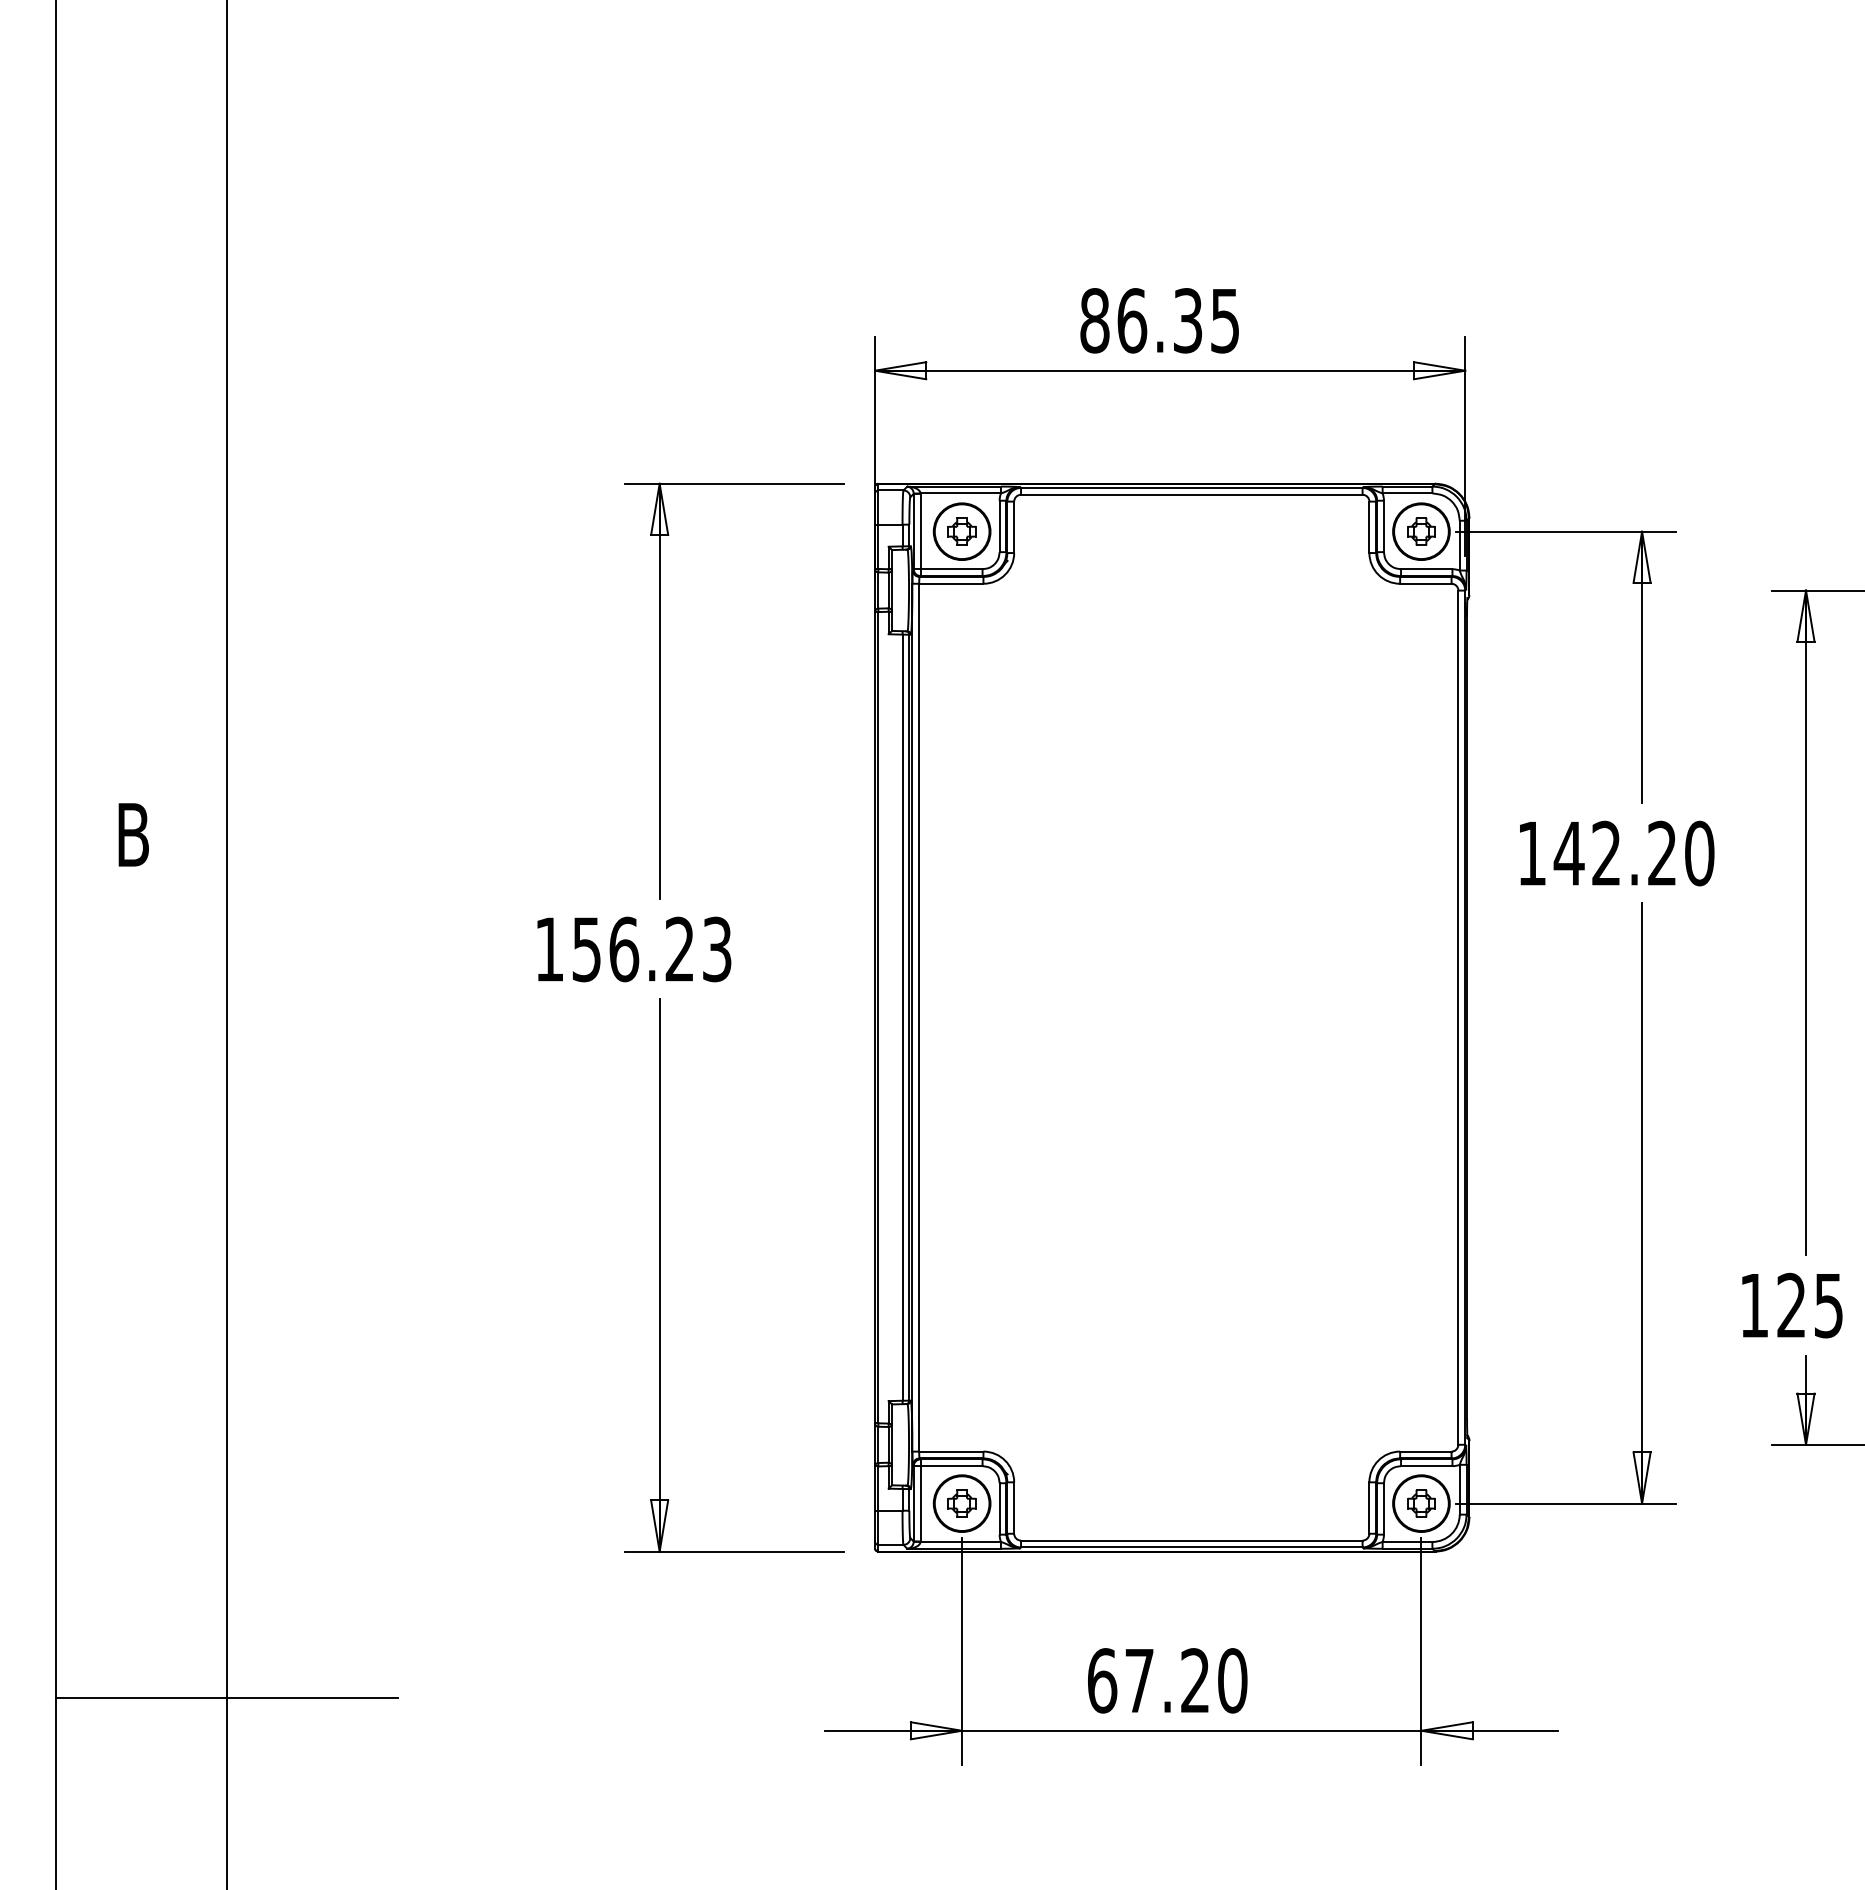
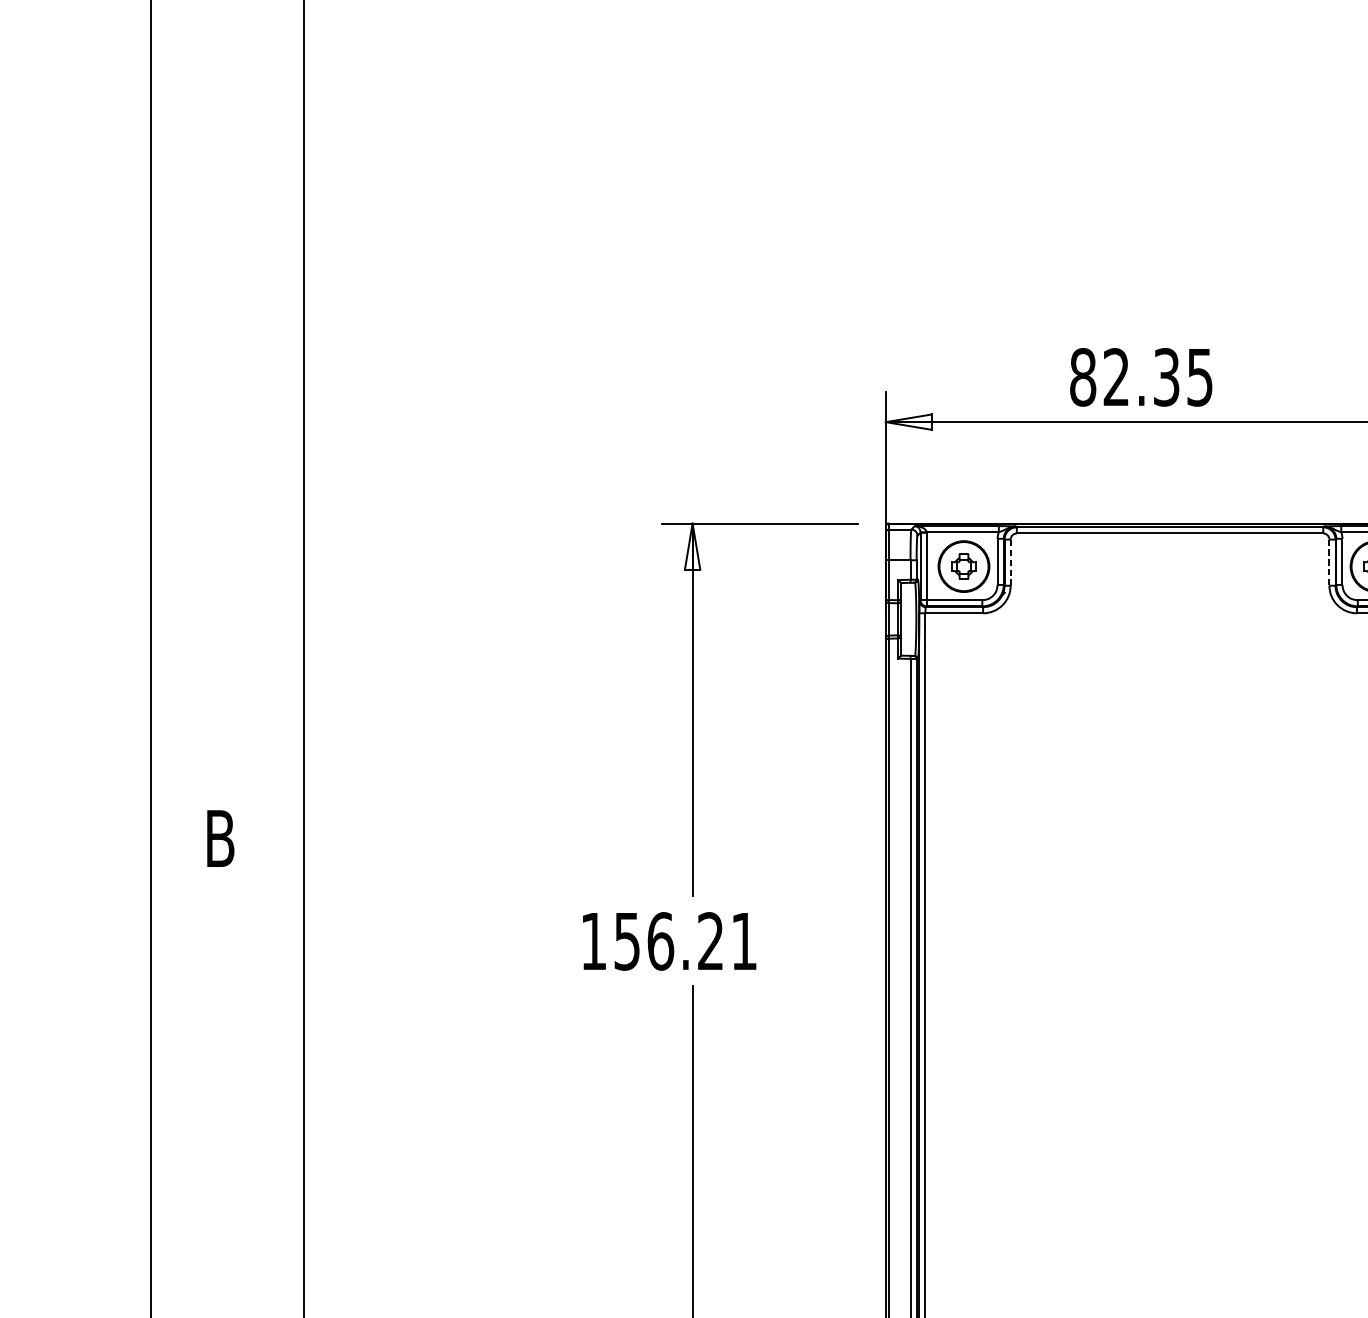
text: (1132, 320) -> (1116, 377), 86.35 -> 82.35
line: (1014, 527) -> (1010, 562), solid -> dashed
line: (1369, 527) -> (1329, 562), solid -> dashed
text: (717, 949) -> (744, 941), 156.23 -> 156.21

